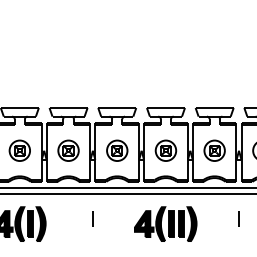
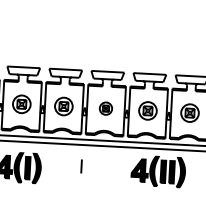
part: (117, 150) -> (106, 108), size x0.7
part: (165, 223) -> (158, 170), moved

